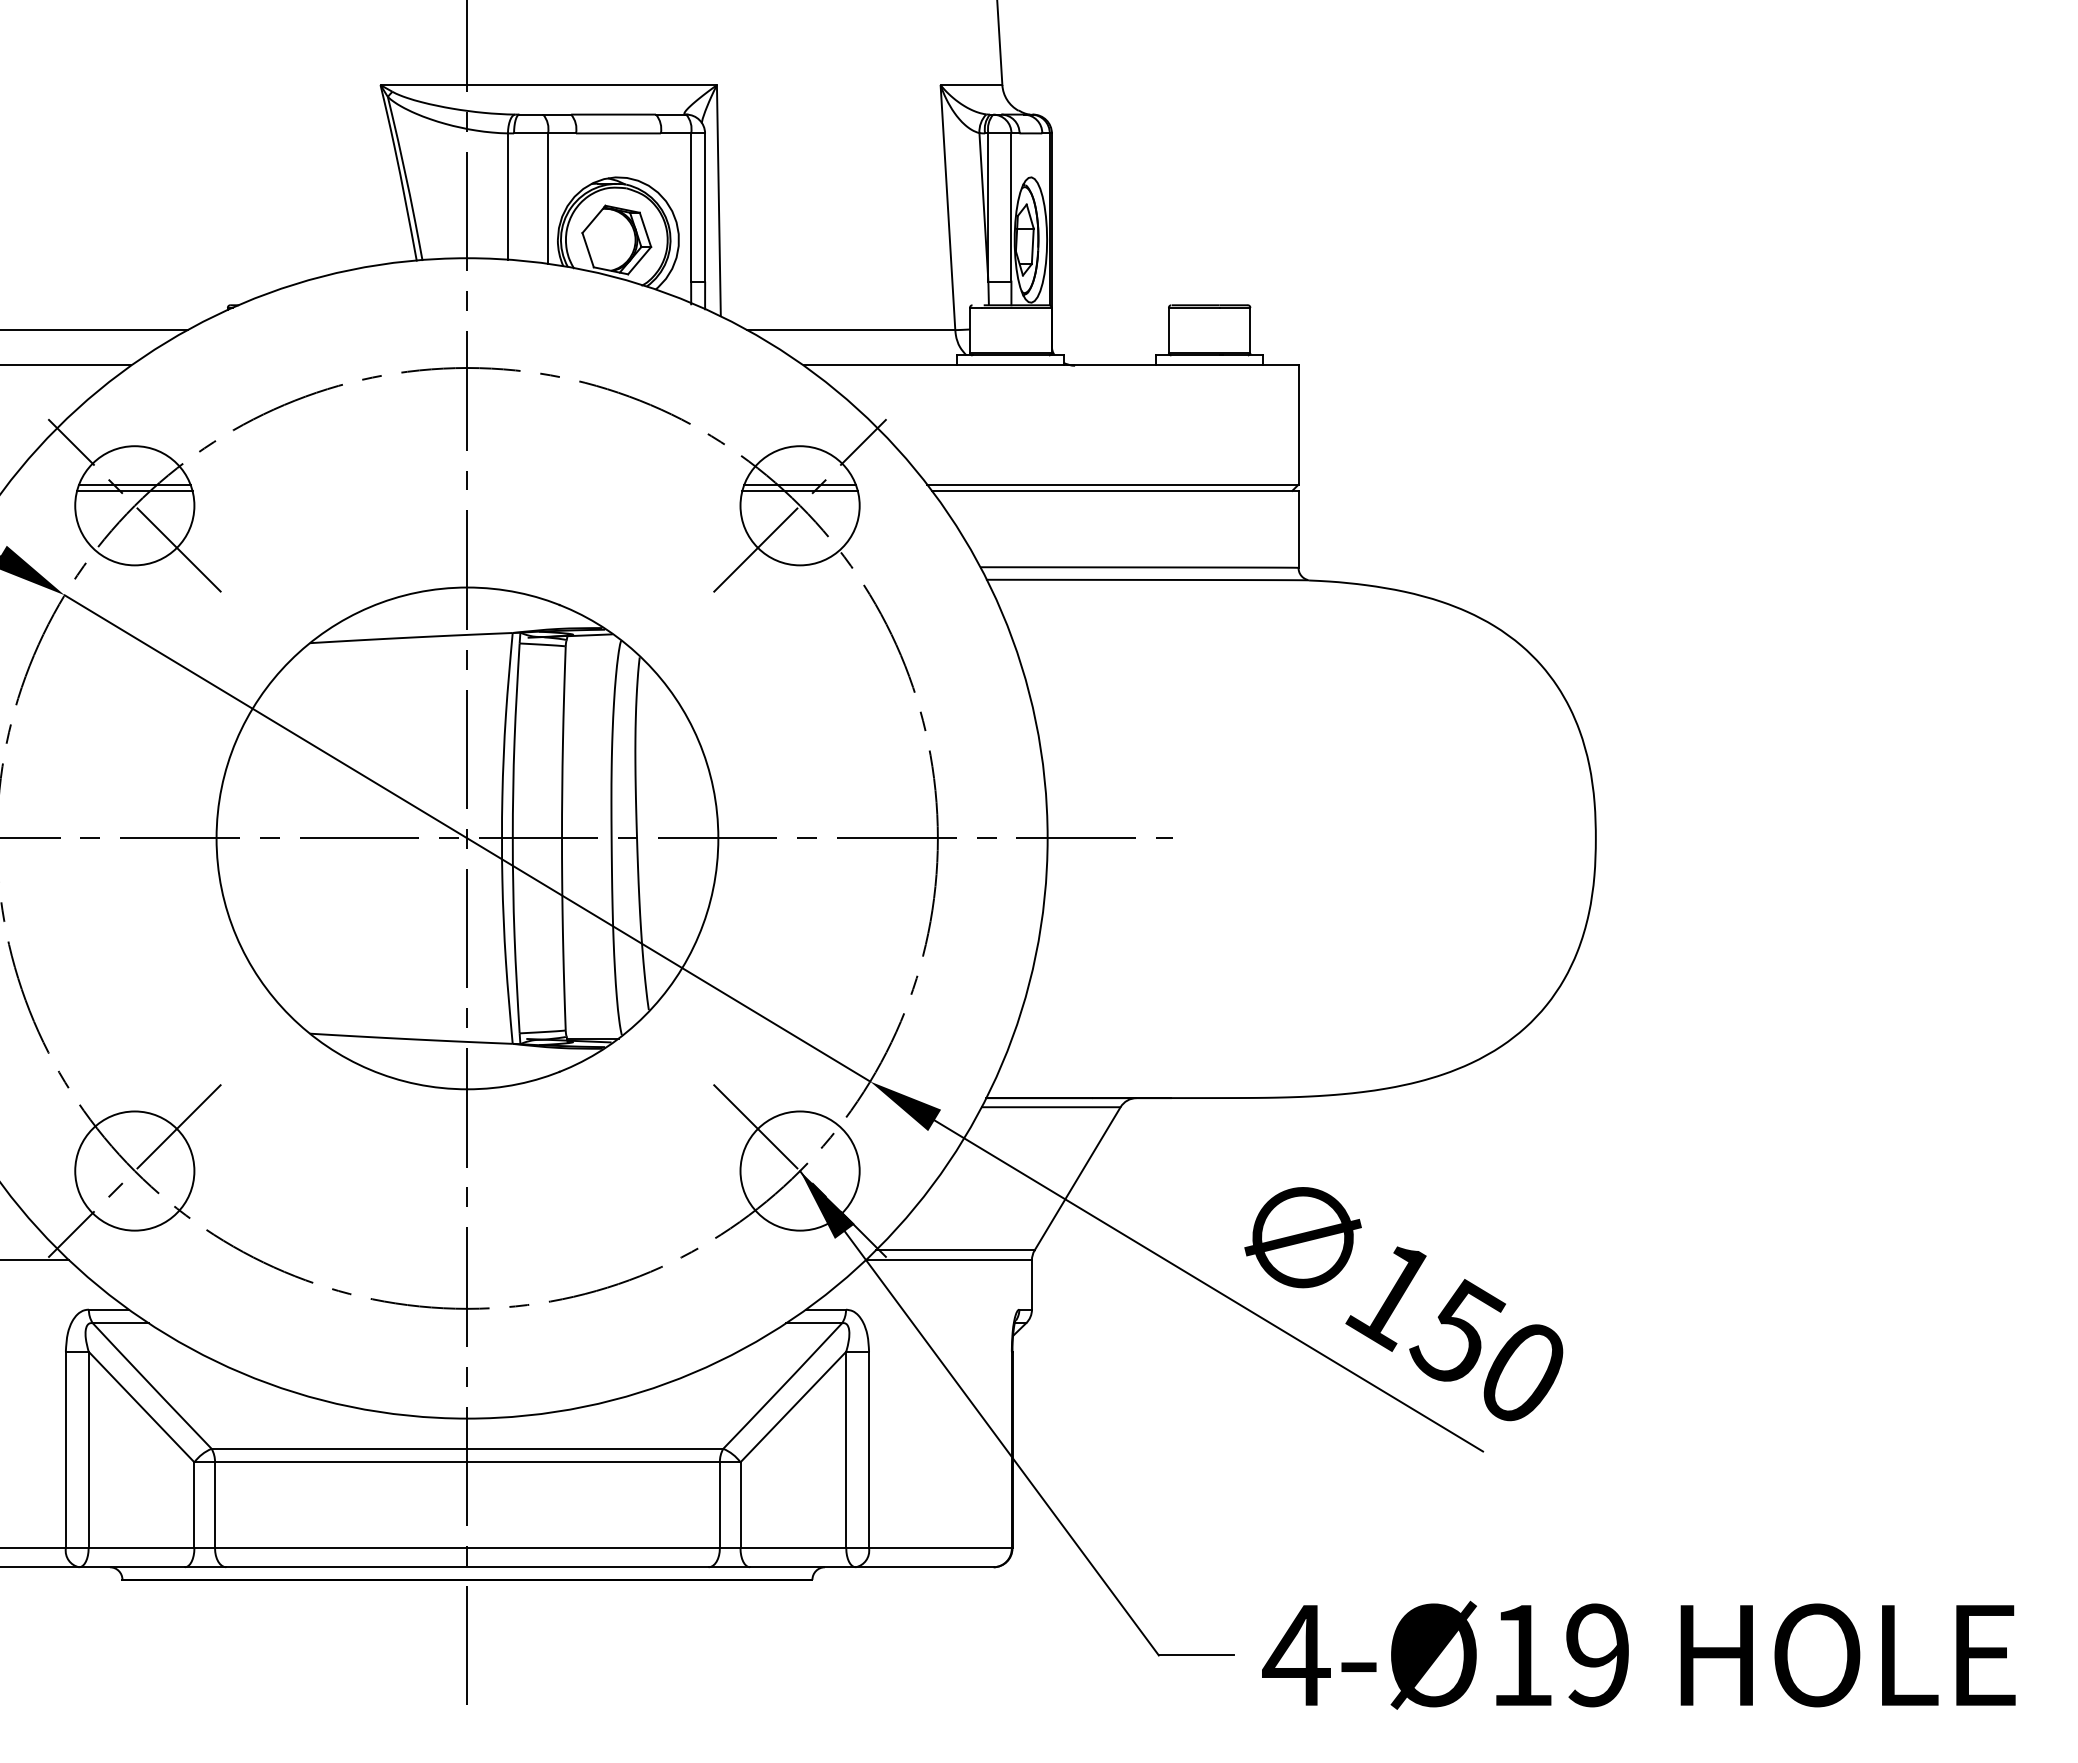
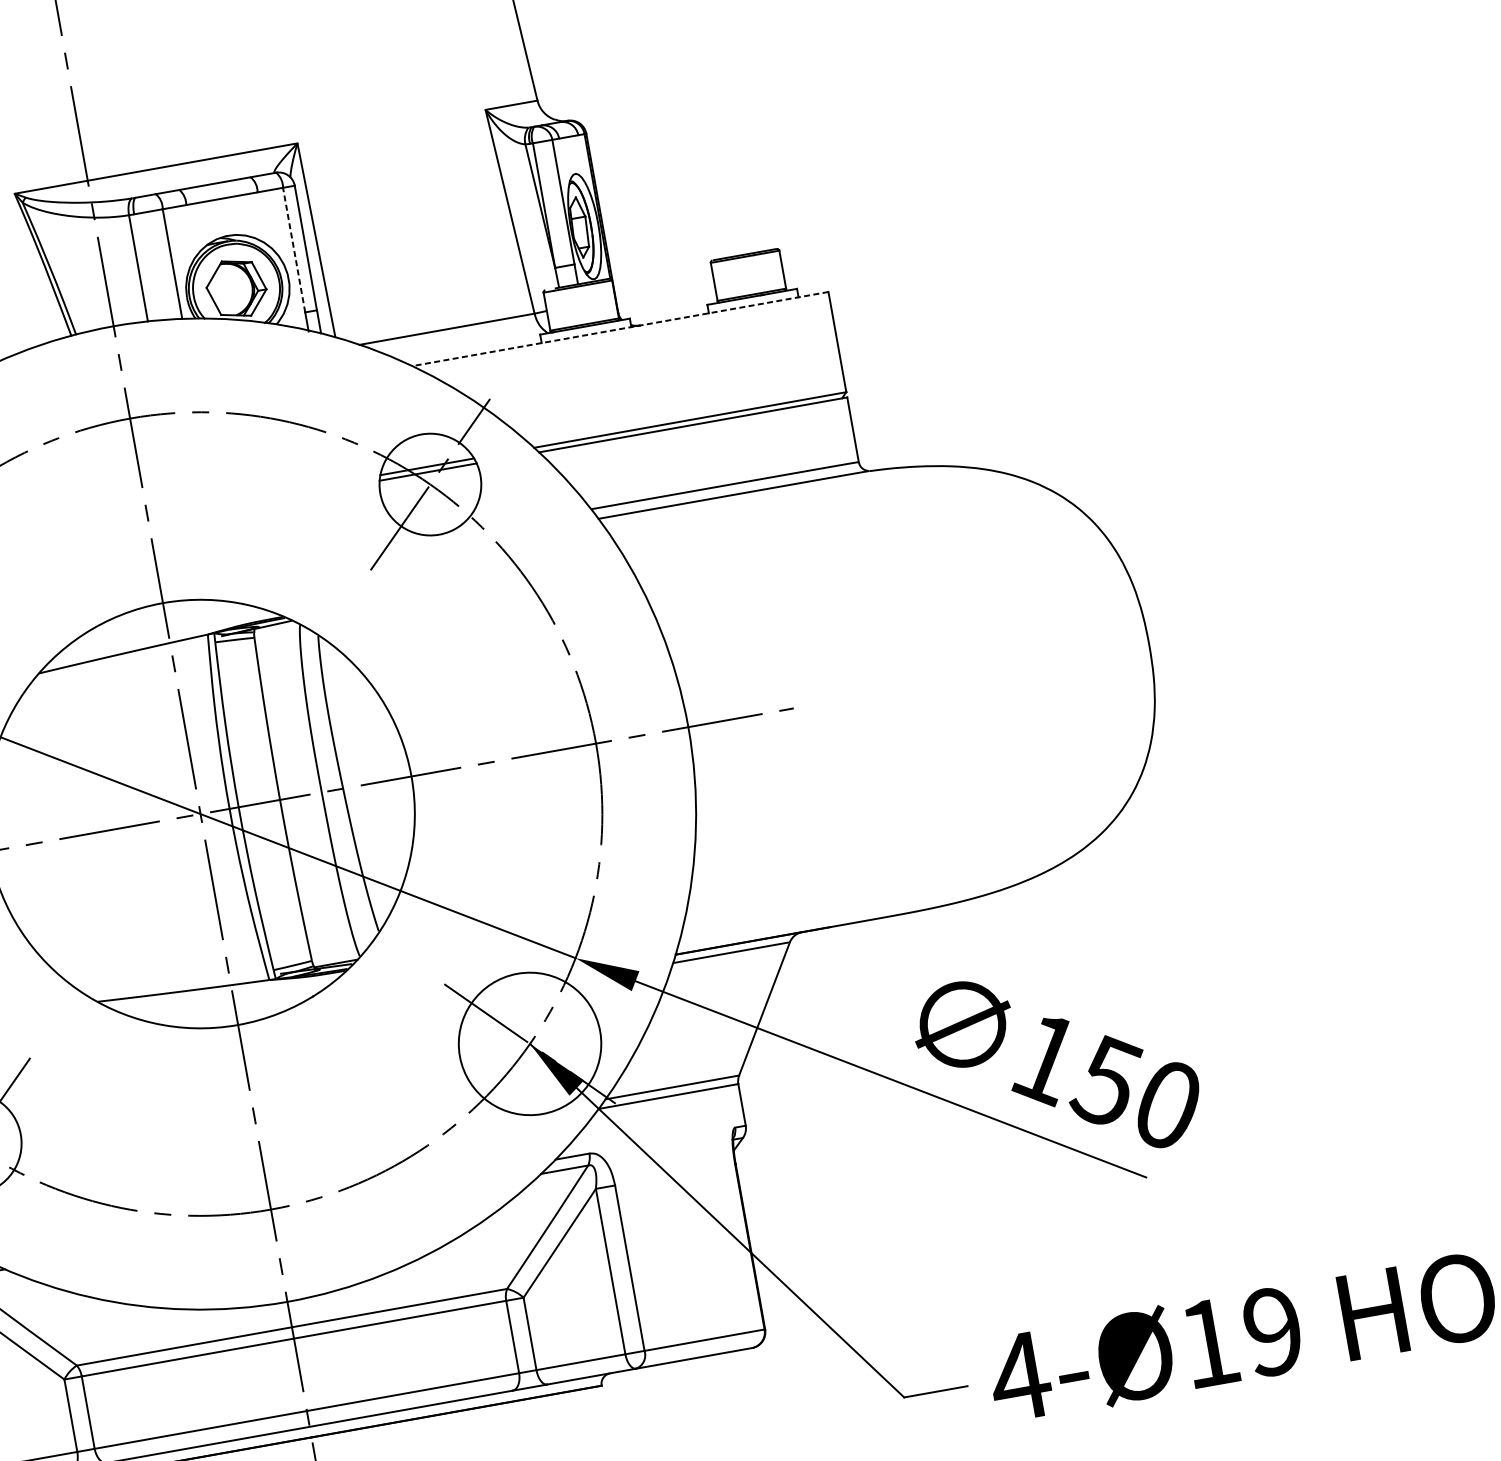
line: (691, 207) -> (294, 250), solid -> dashed
line: (1050, 365) -> (619, 329), solid -> dashed
circle: (799, 1170) -> (529, 1043), size x1.4

